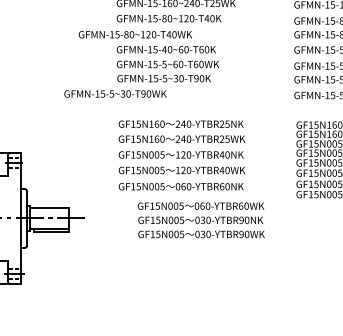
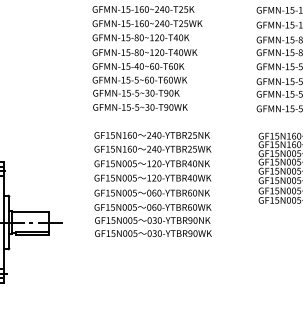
text: (134, 34) -> (144, 52), moved
text: (115, 93) -> (140, 106), moved
text: (200, 220) -> (152, 220), moved

